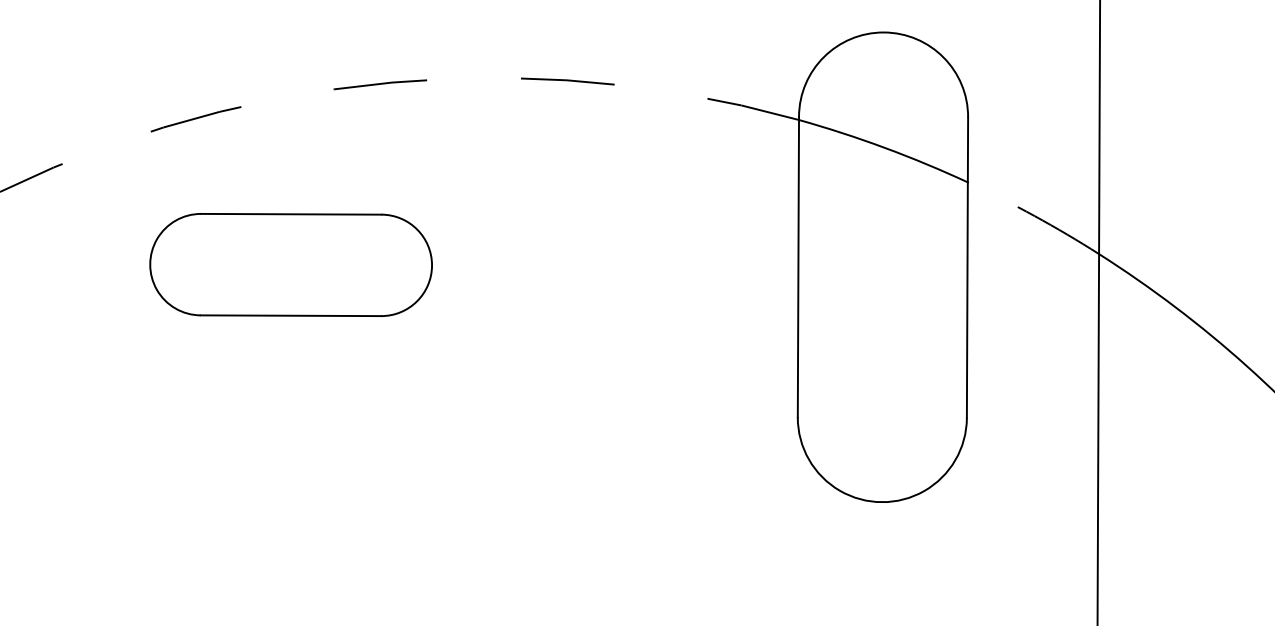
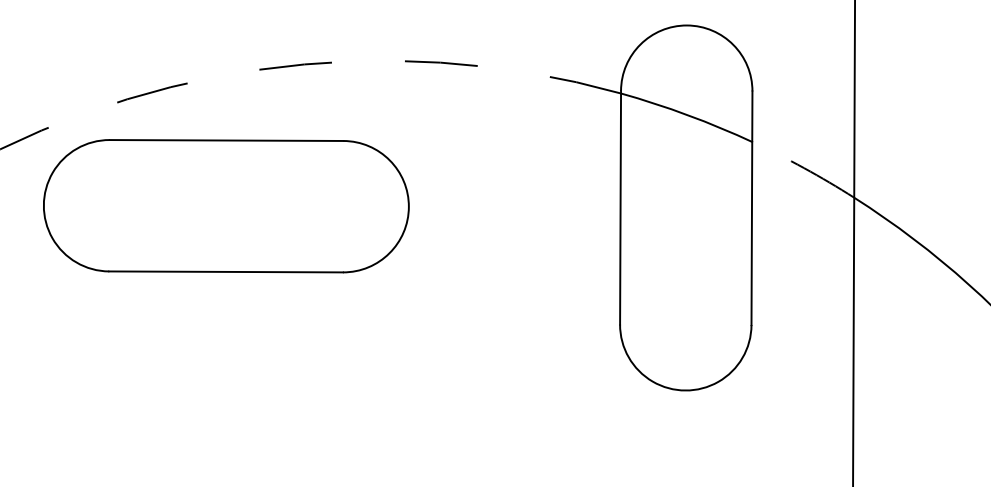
part: (290, 264) -> (225, 205), size x1.67

